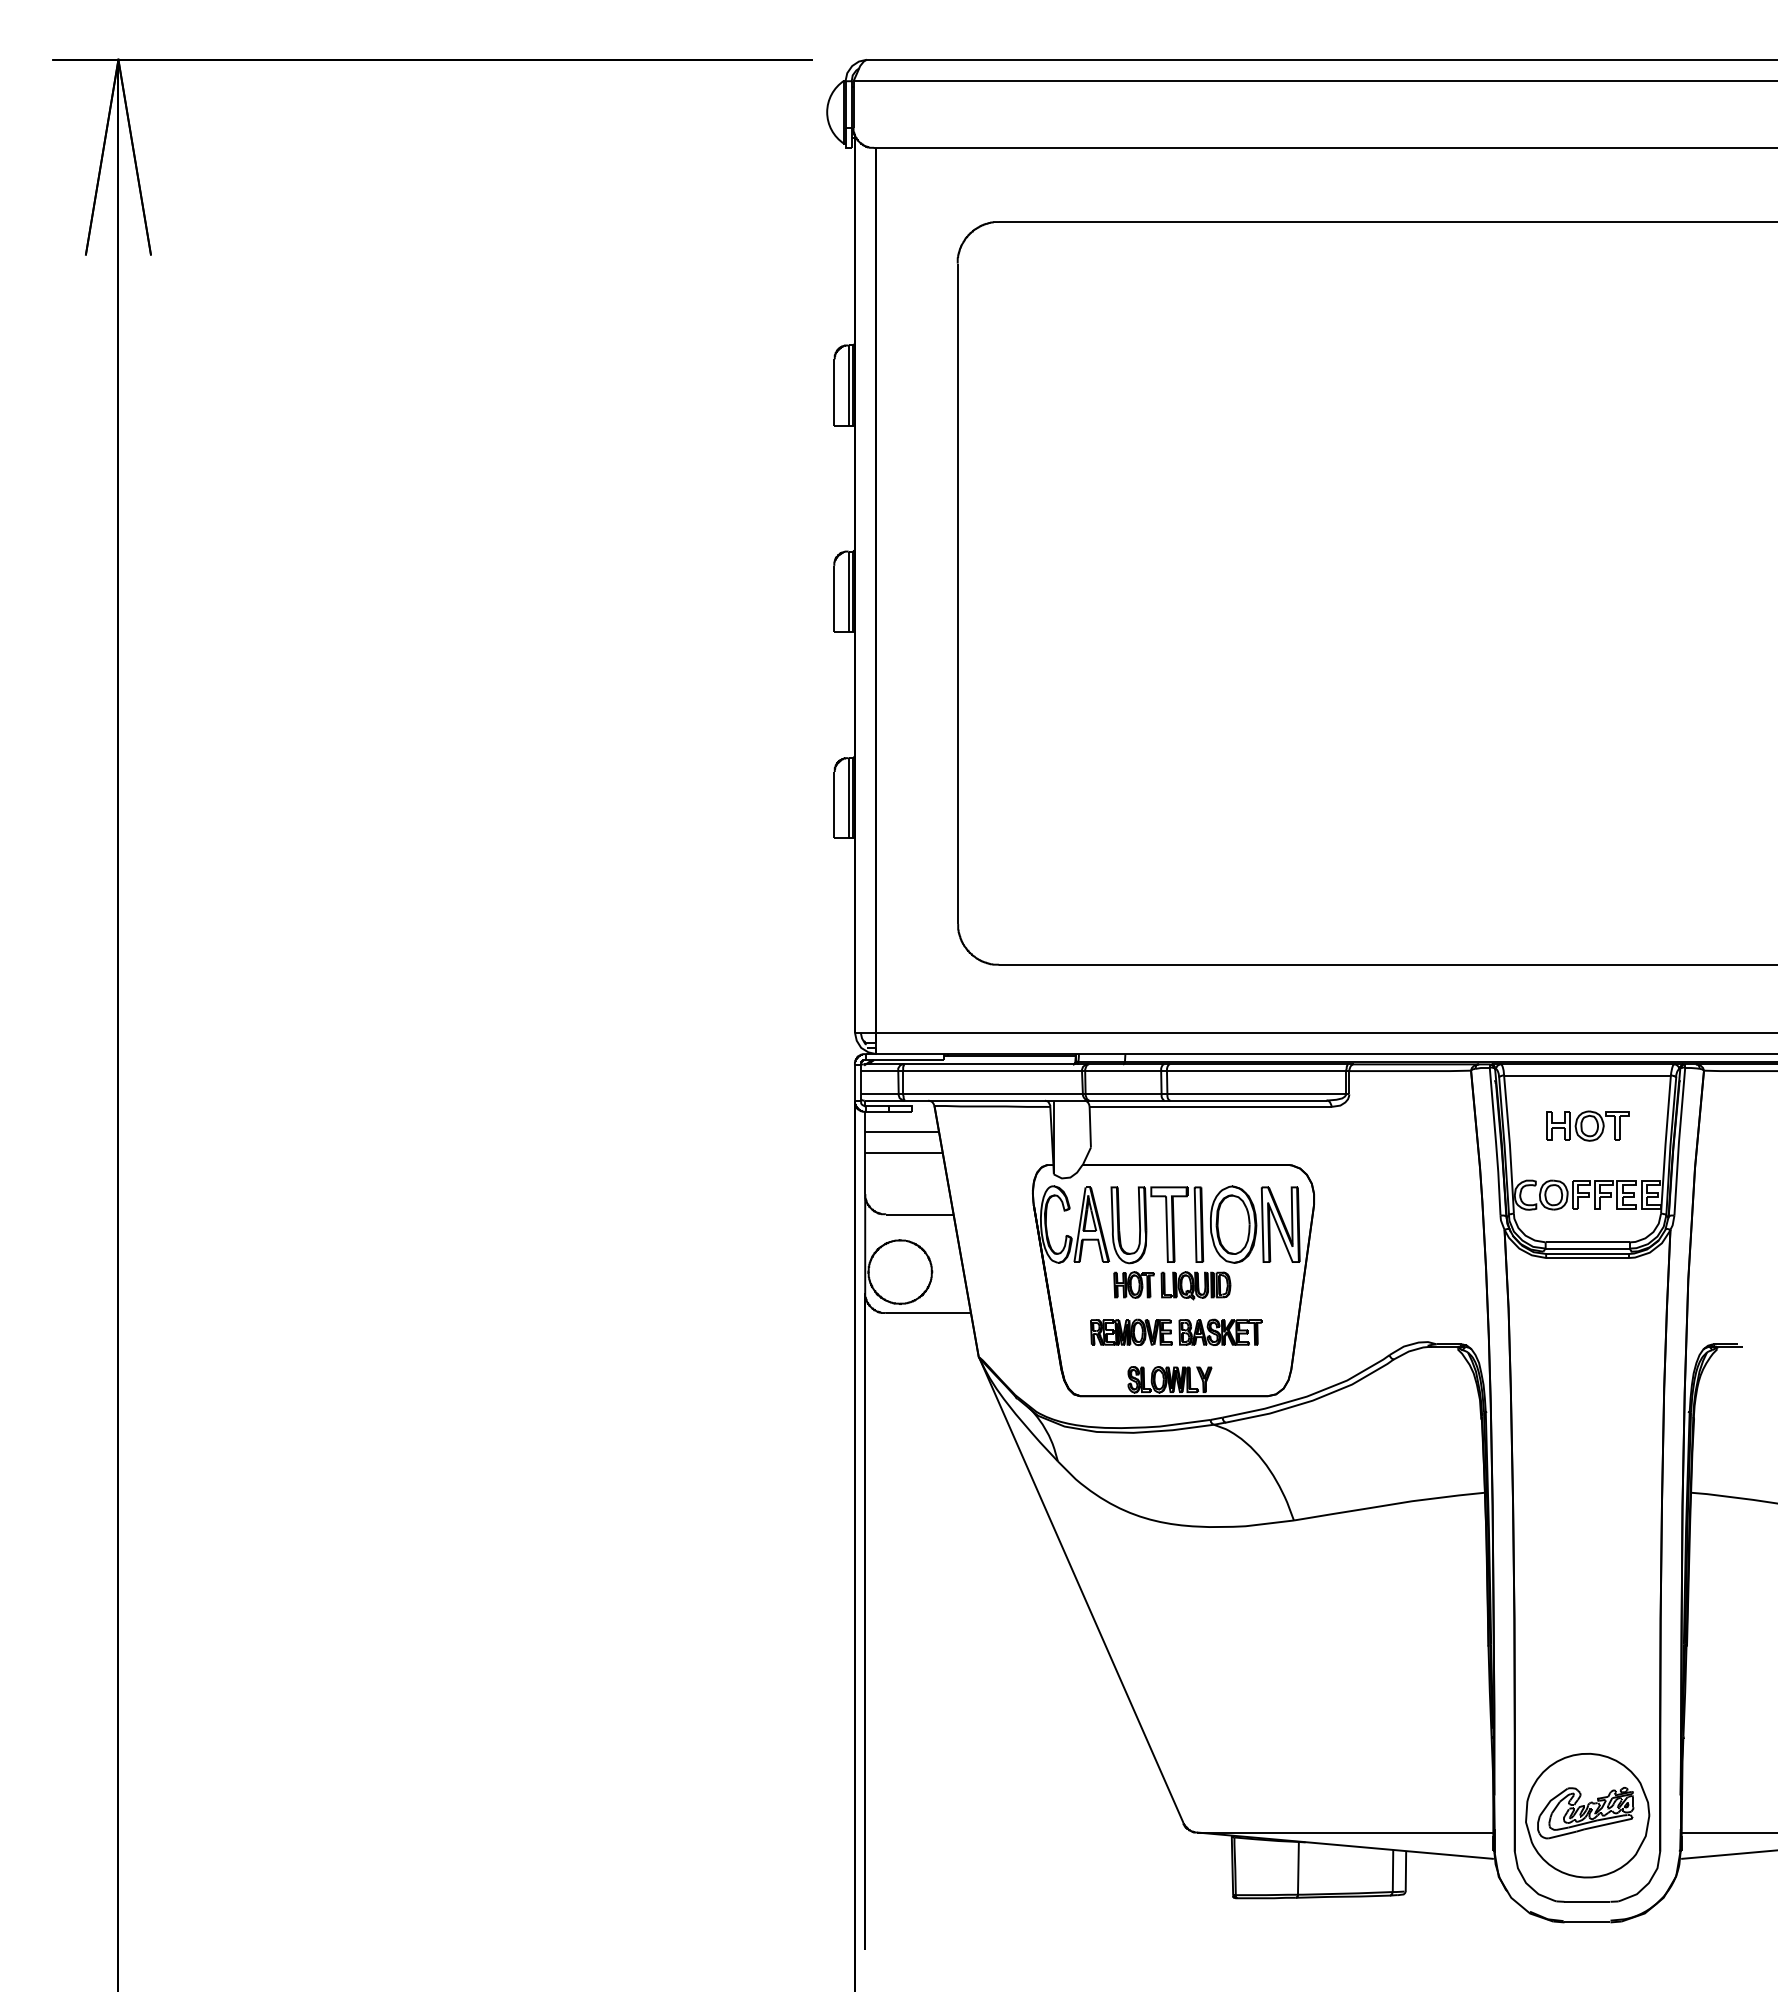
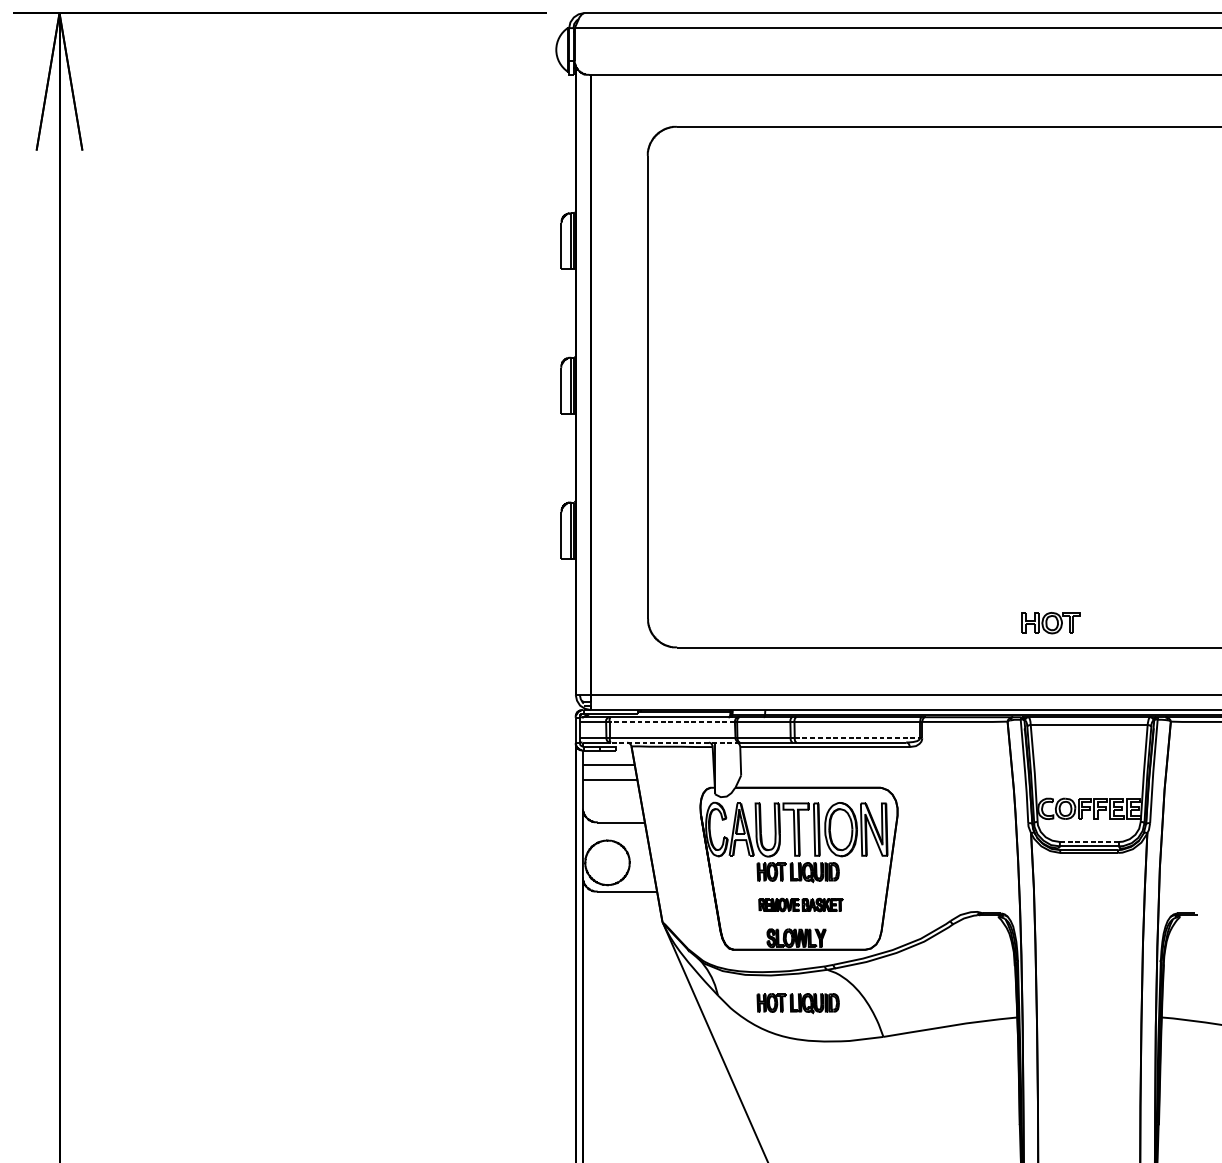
line: (992, 1071) -> (672, 722), solid -> dashed
line: (1257, 1094) -> (857, 738), solid -> dashed
line: (996, 1100) -> (674, 742), solid -> dashed
part: (1587, 1125) -> (1050, 622), moved
line: (1588, 1242) -> (1089, 842), solid -> dashed
part: (1176, 1331) -> (801, 904), size x0.7
part: (1172, 1472) -> (798, 1003), added

